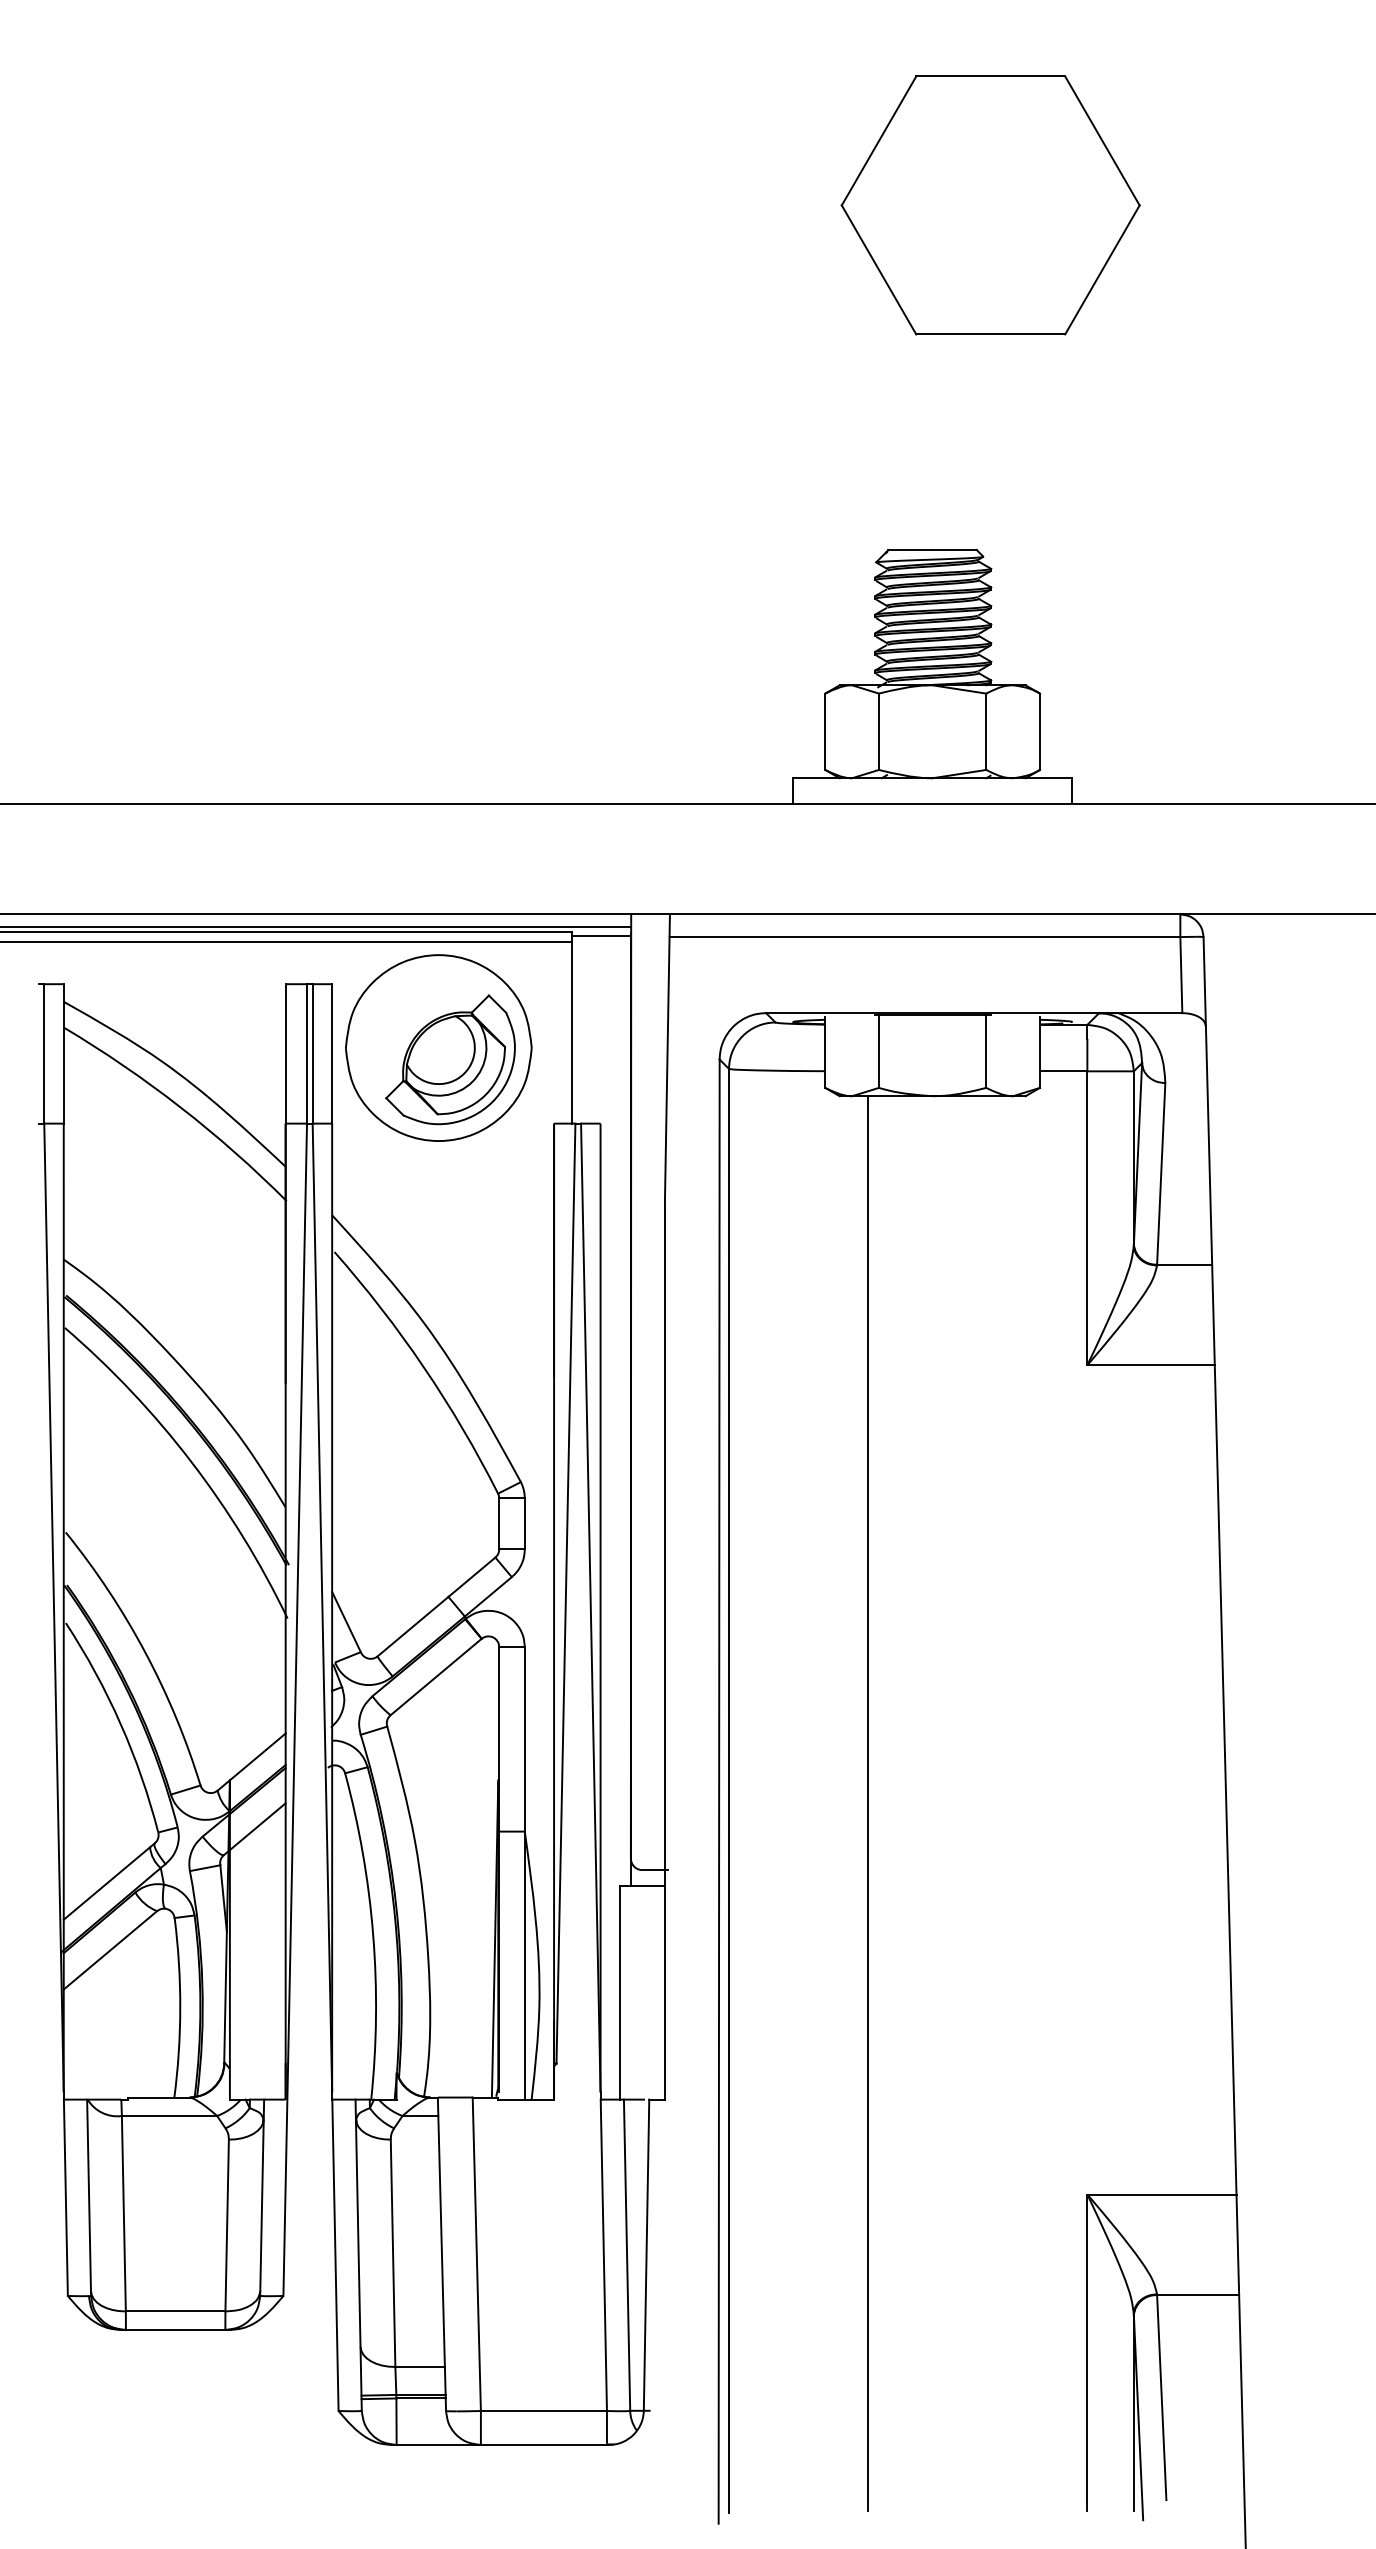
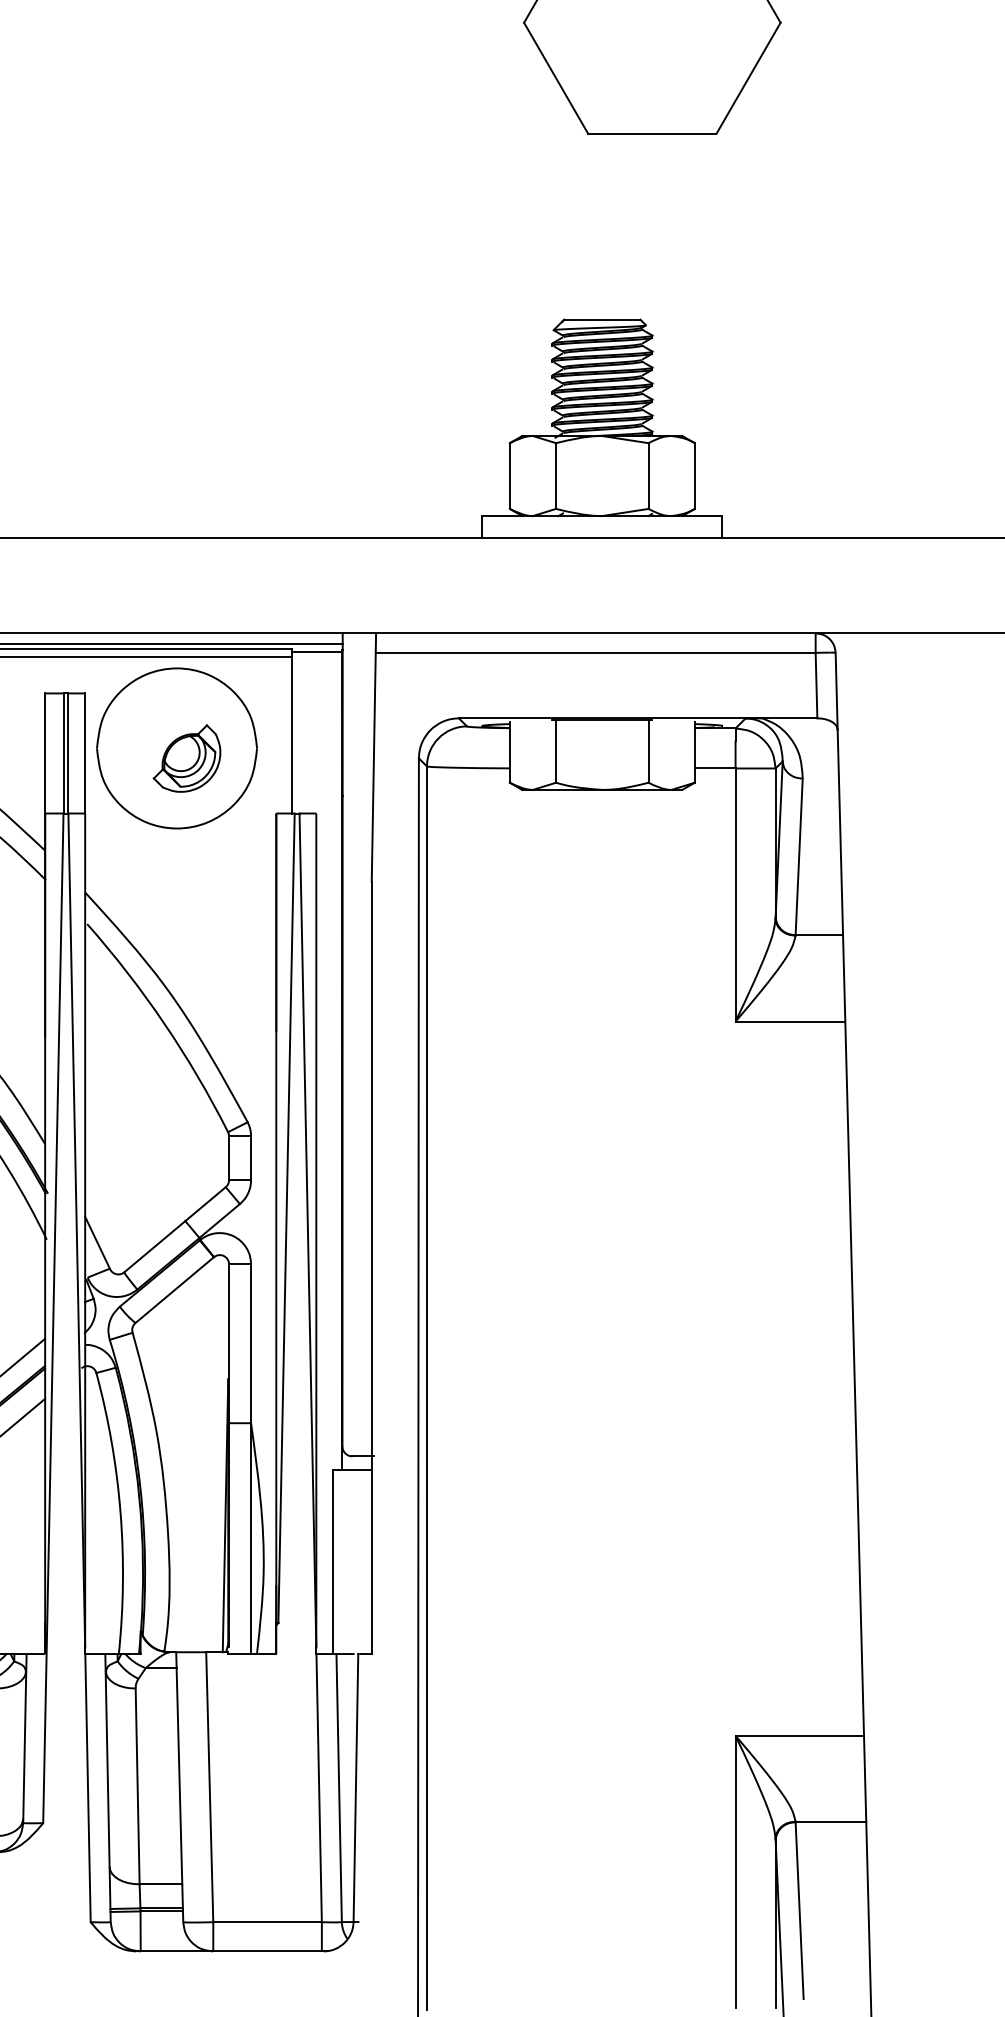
part: (450, 1059) -> (187, 758), size x0.6
line: (868, 1803) -> (547, 1399), removed

